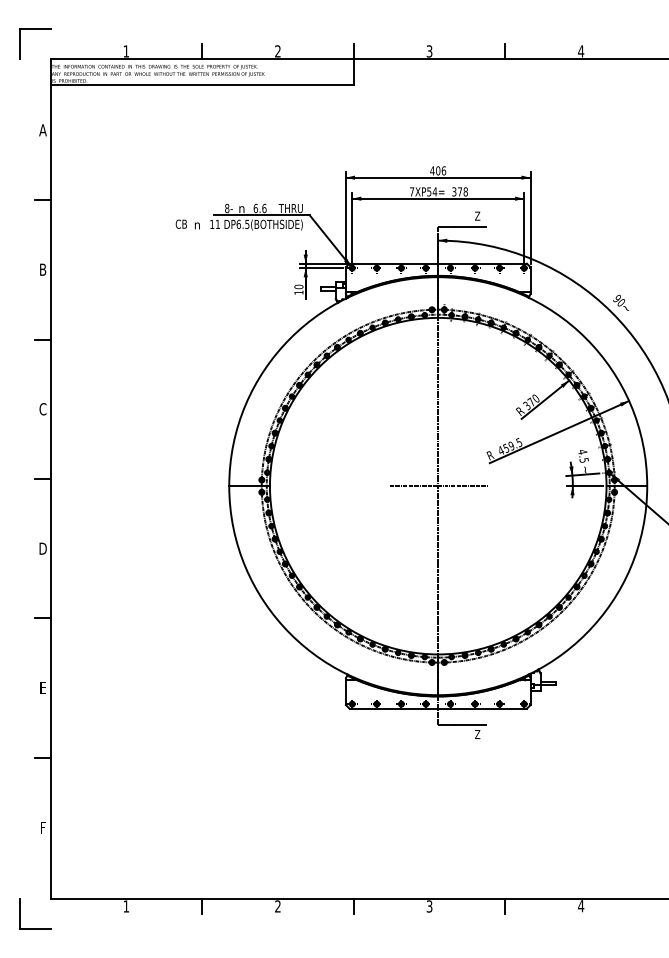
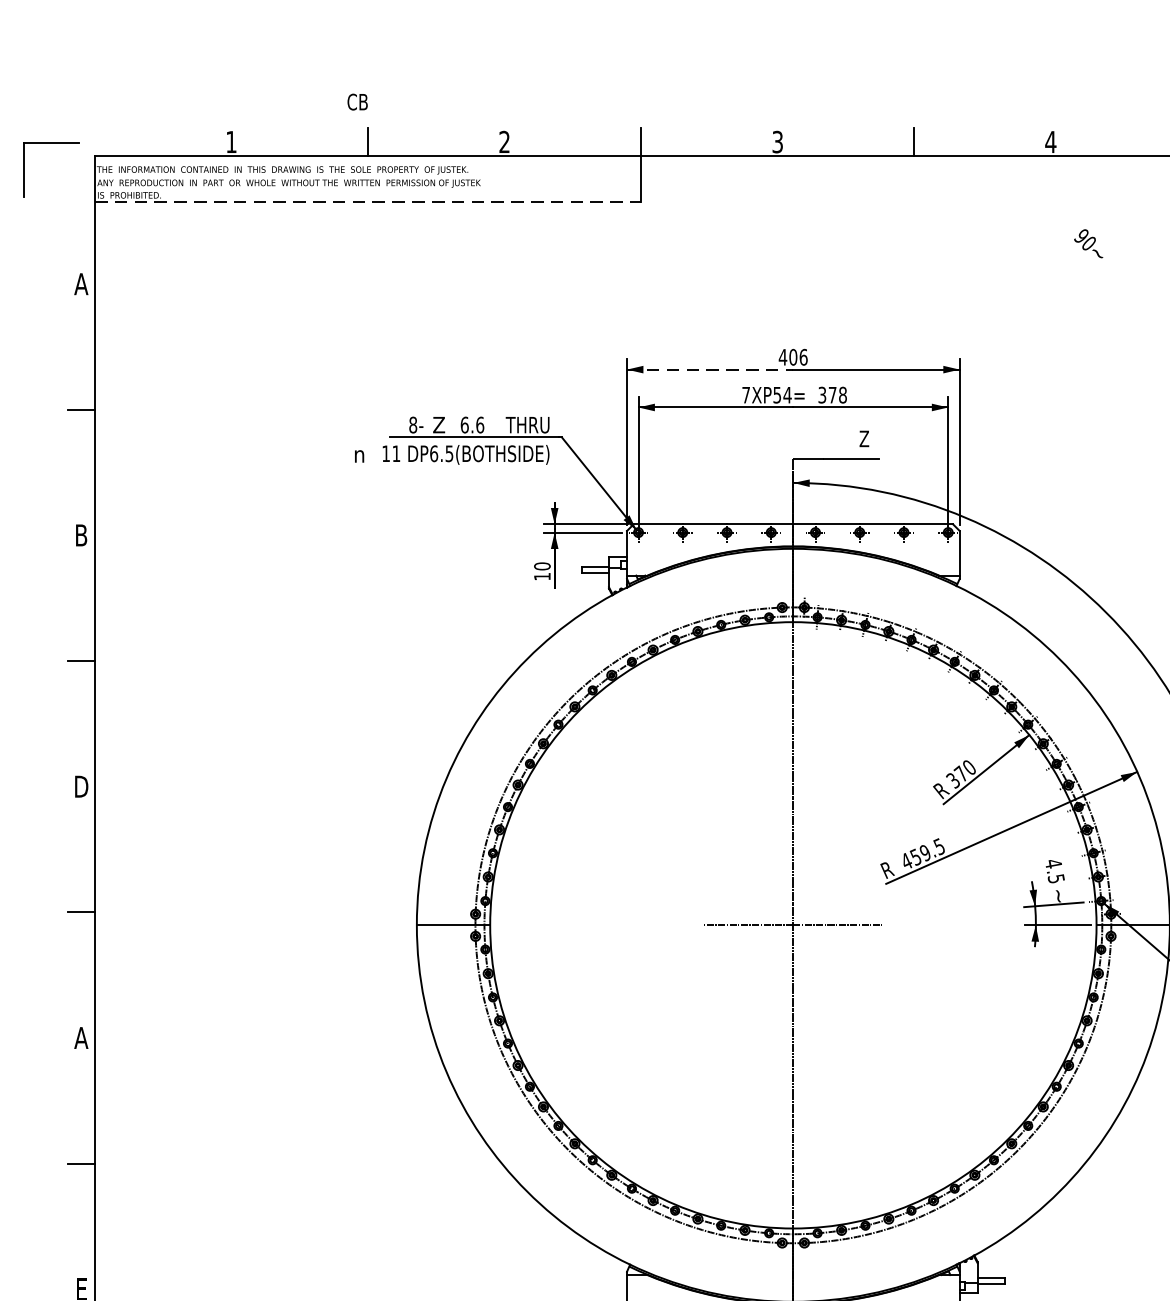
part: (35, 29) -> (51, 144), moved
line: (202, 84) -> (368, 201), solid -> dashed
line: (392, 177) -> (710, 369), solid -> dashed
text: (241, 208) -> (438, 425), n -> Z
text: (180, 223) -> (356, 100), moved
text: (620, 302) -> (1087, 243), moved
text: (42, 409) -> (80, 787), C -> D
text: (42, 548) -> (80, 1037), D -> A

